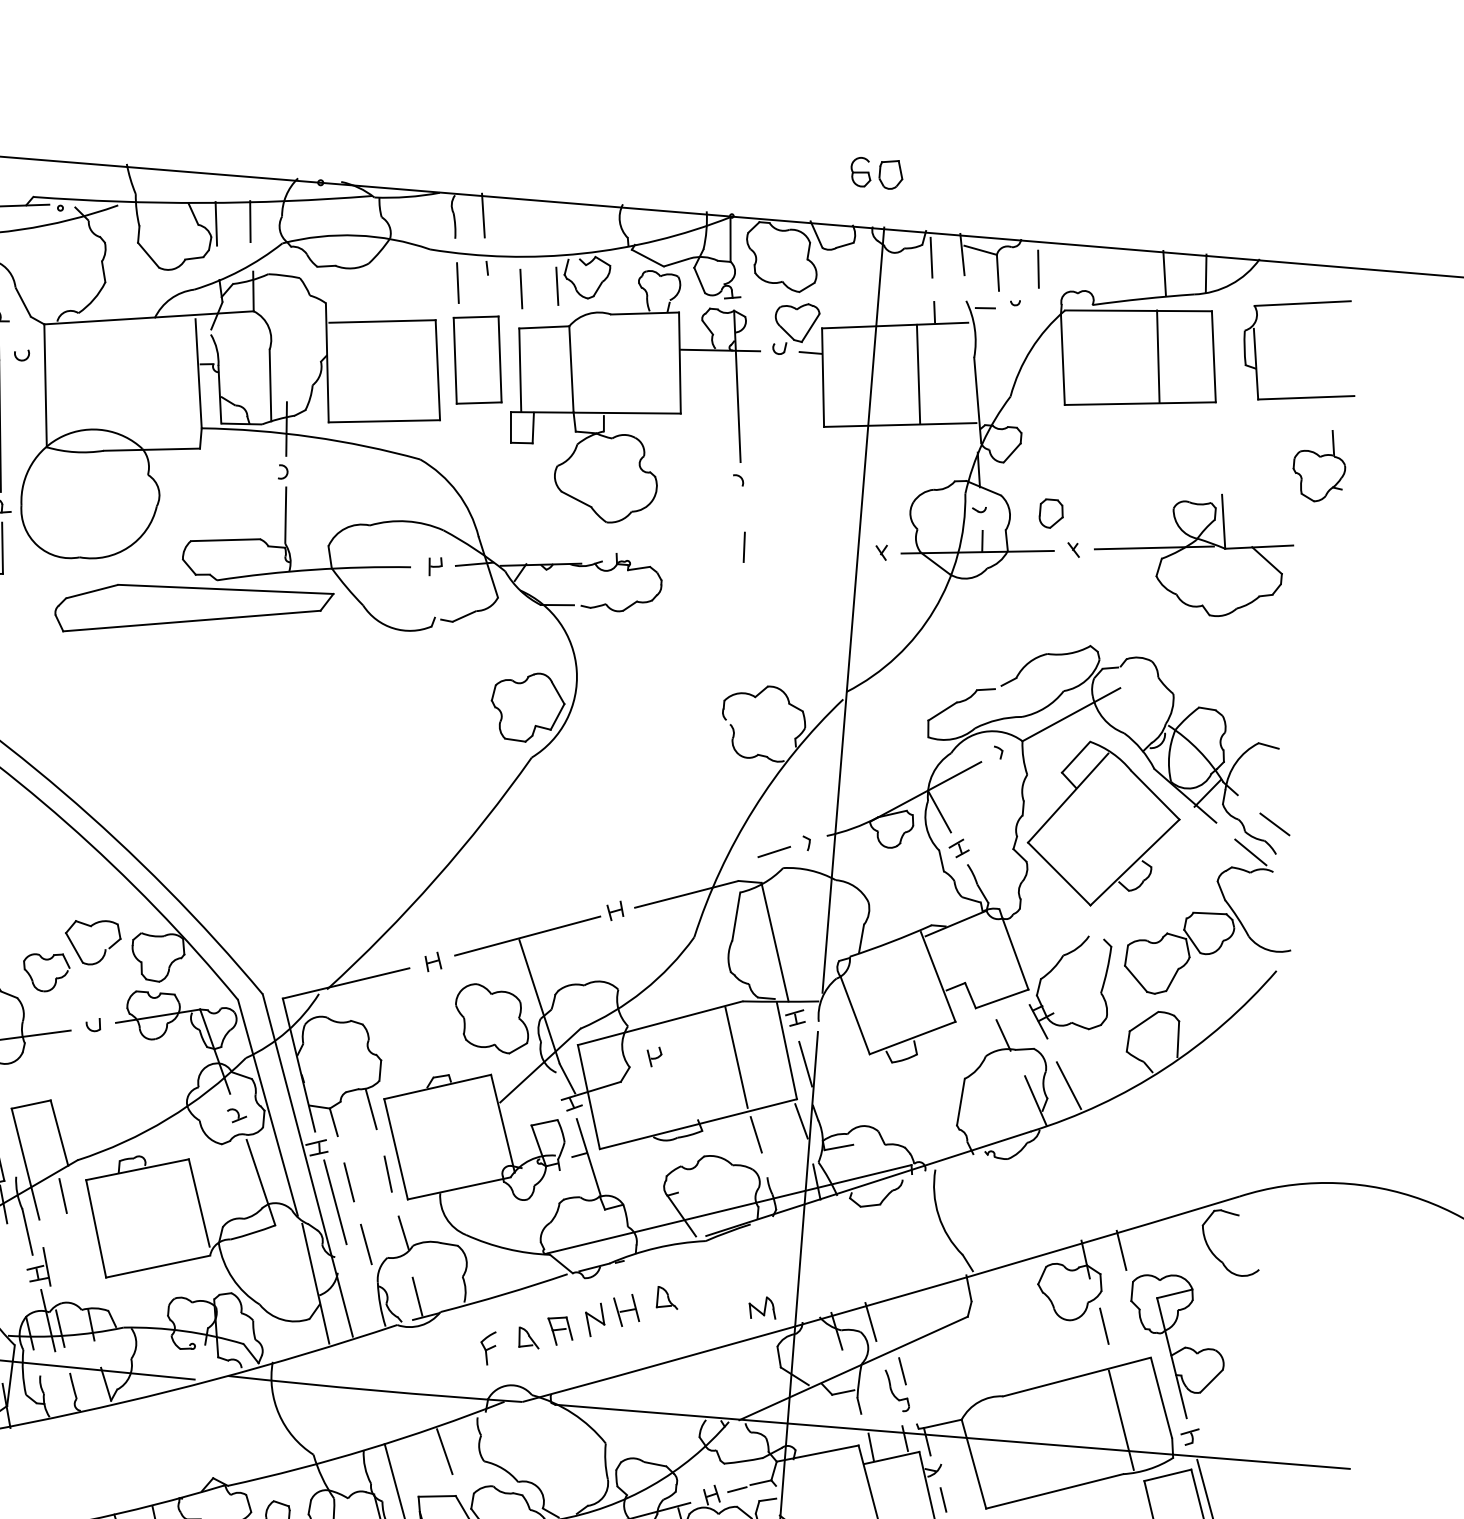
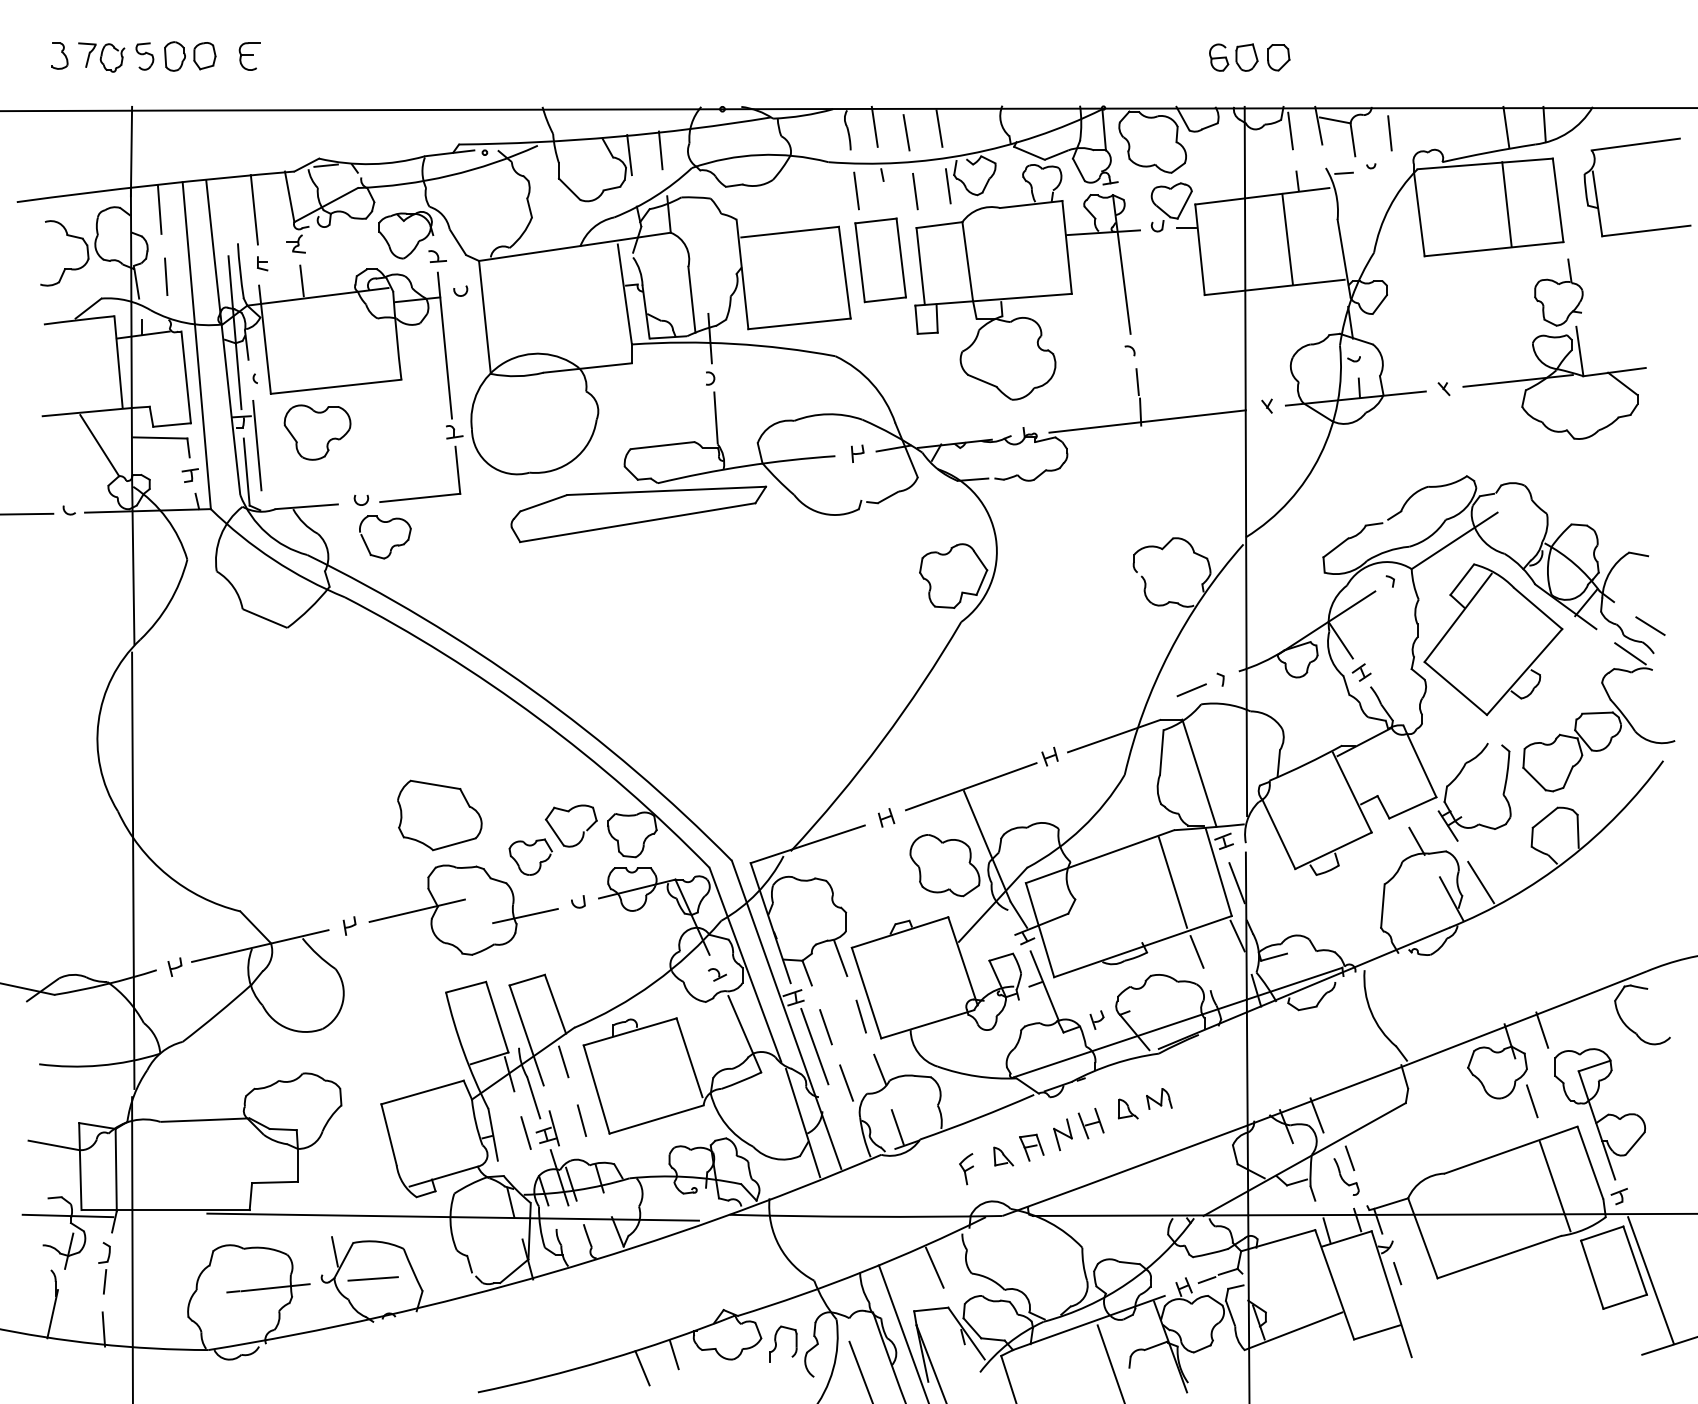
line: (553, 223) -> (939, 128), added
line: (517, 224) -> (906, 132), added
part: (1319, 465) -> (1558, 292), moved
part: (1051, 513) -> (1278, 57), moved
line: (743, 515) -> (1137, 382), added
line: (750, 558) -> (1147, 421), added
part: (653, 1056) -> (1096, 1019), moved
line: (77, 1260) -> (581, 1120), added
line: (15, 1268) -> (525, 1132), added
part: (762, 1307) -> (1159, 1098), moved

